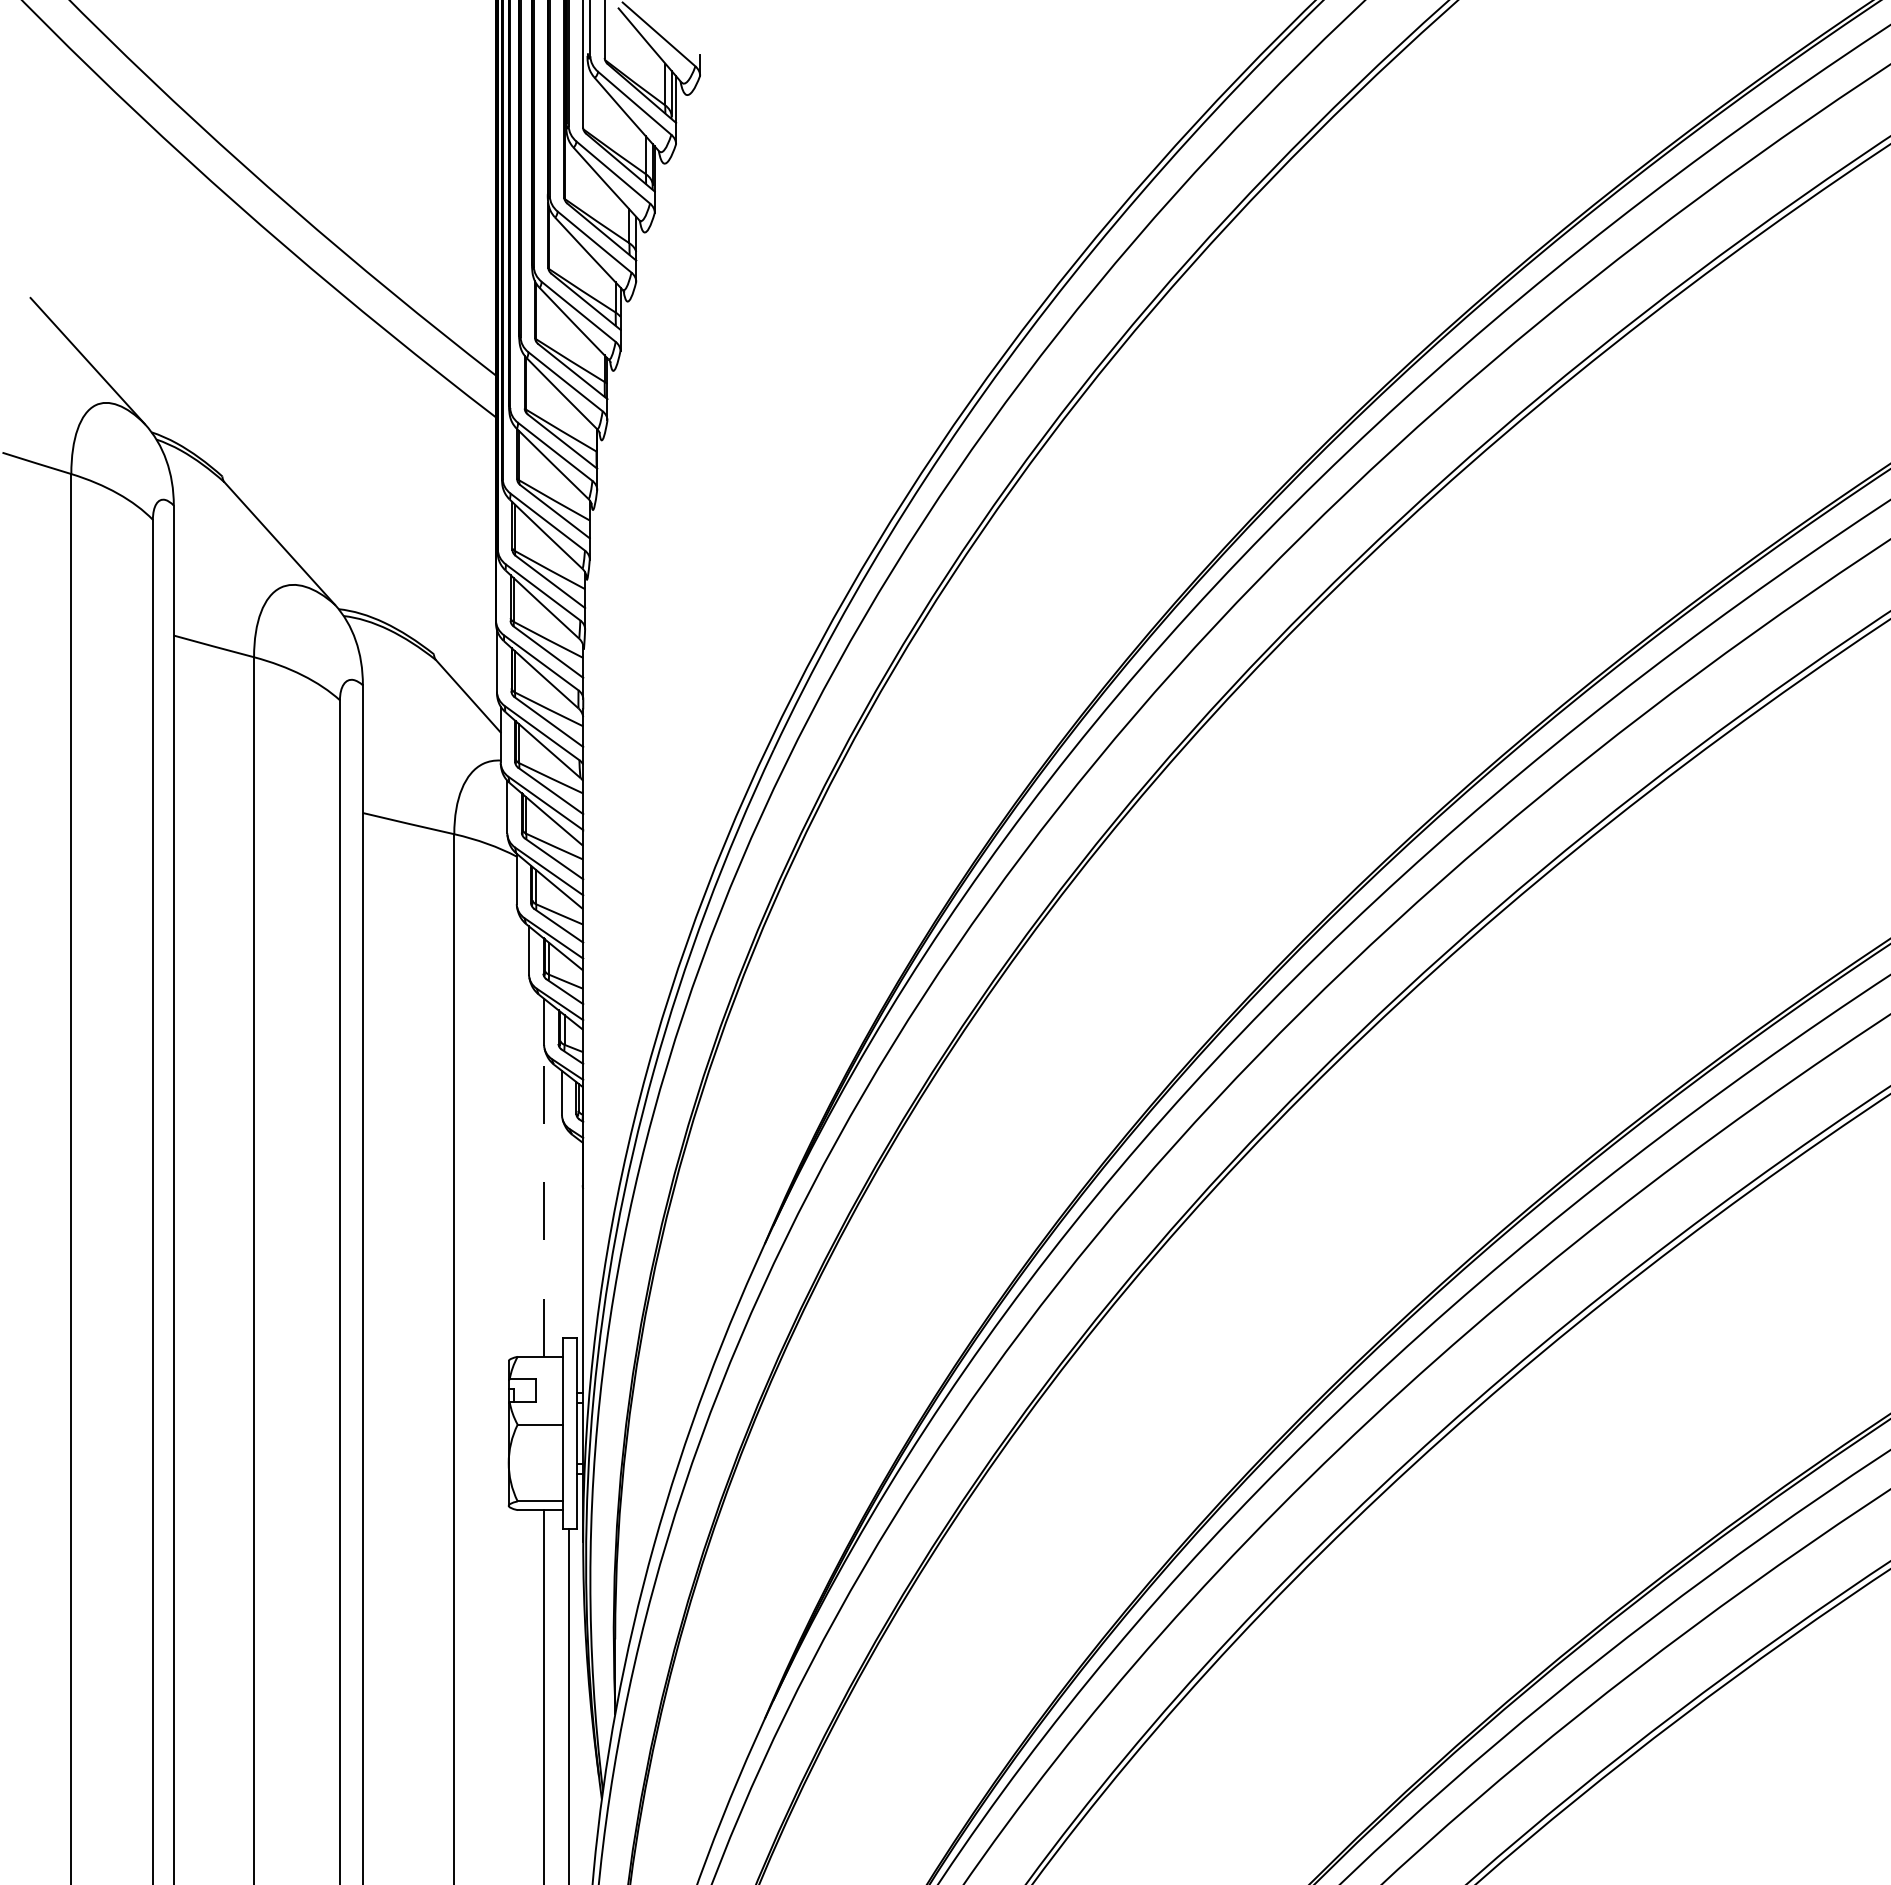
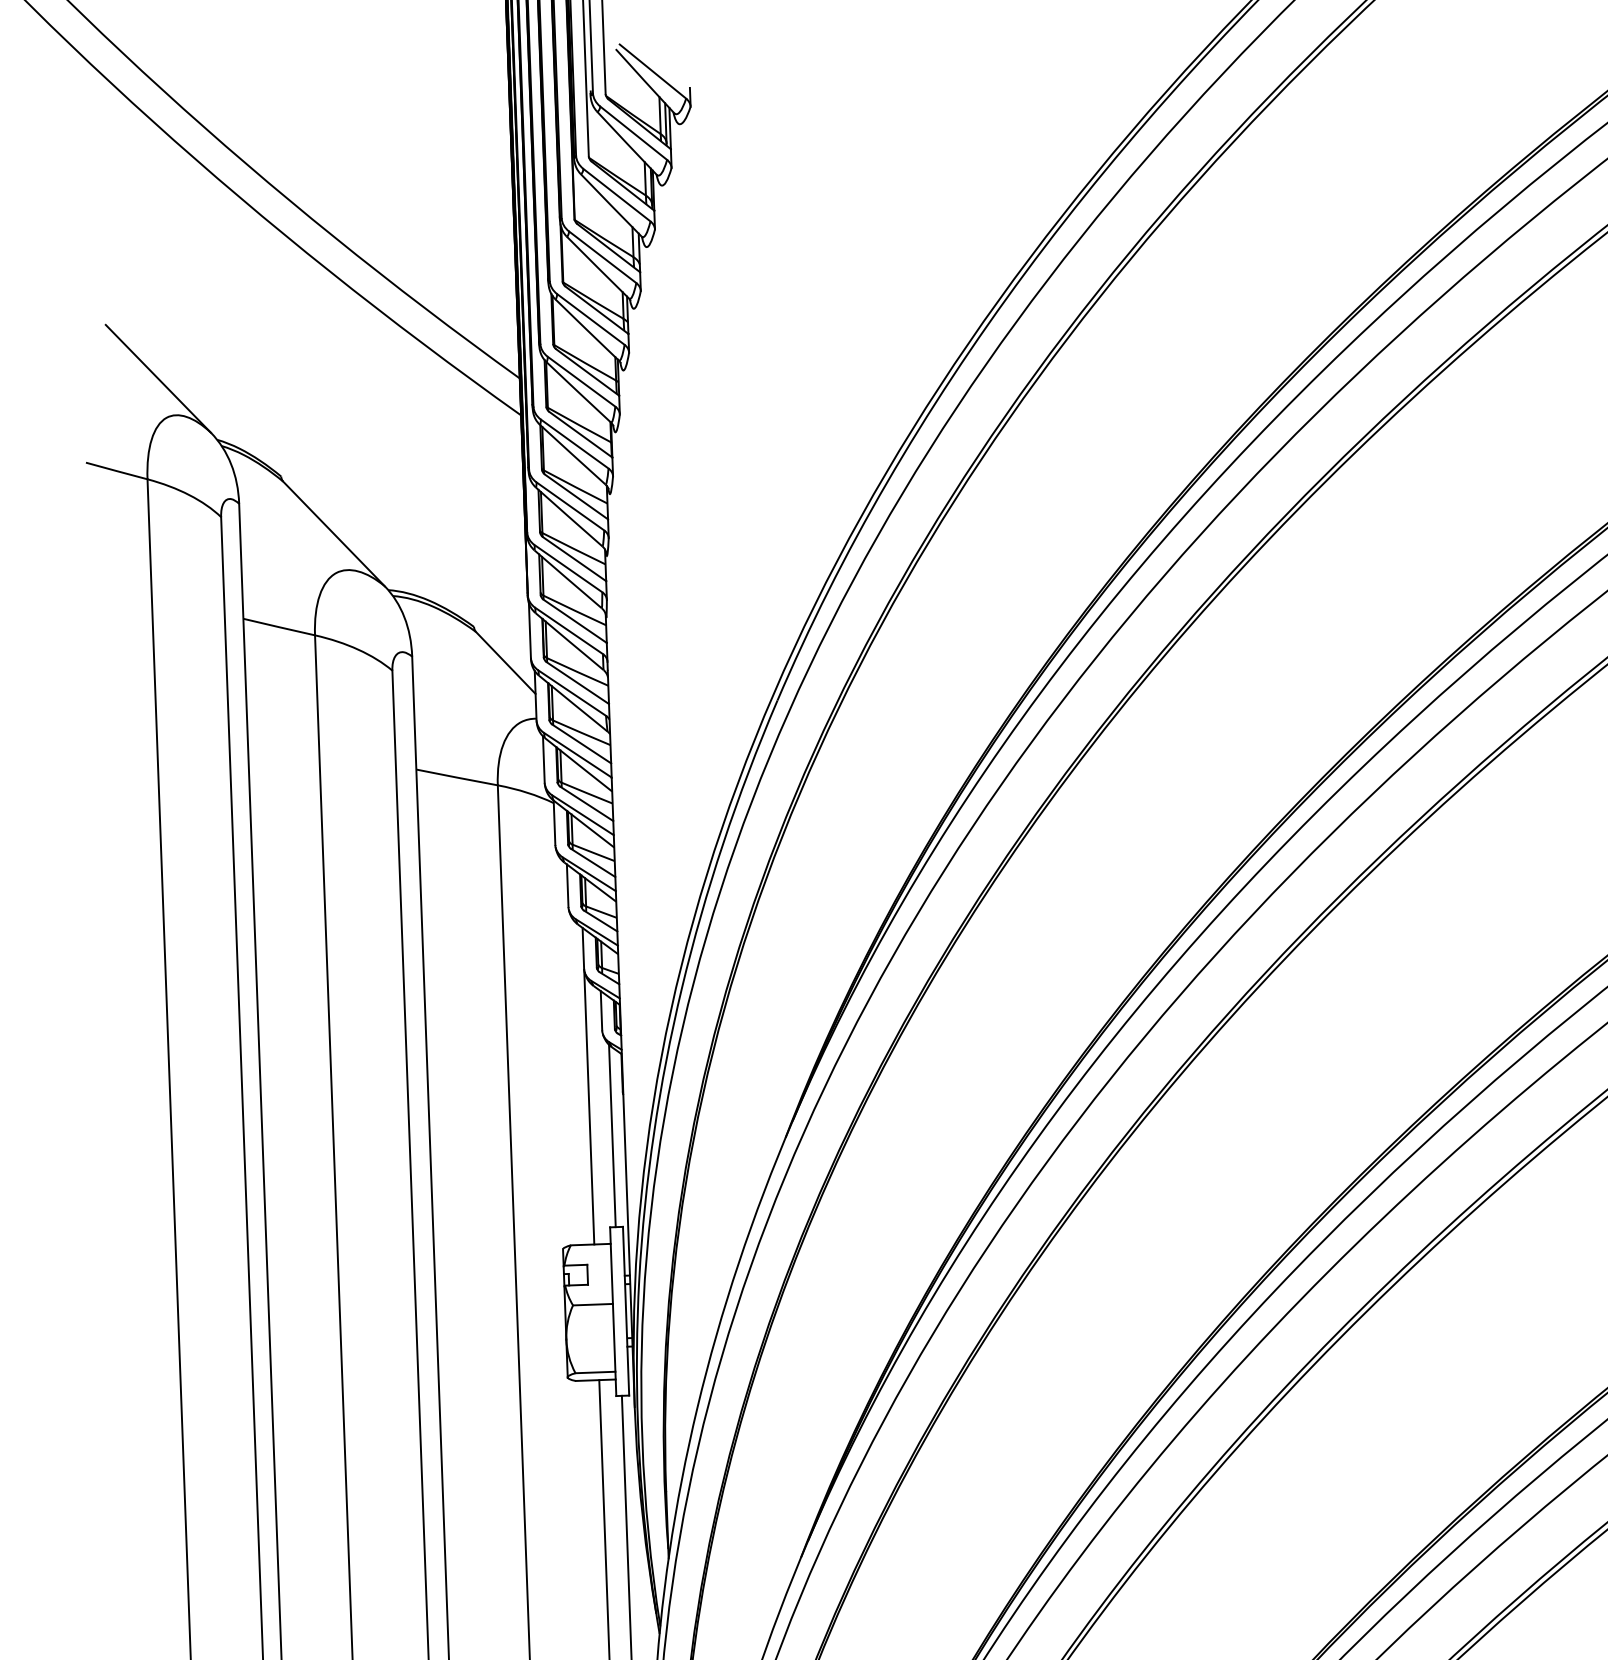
line: (544, 1201) -> (589, 1107), dashed -> solid
line: (569, 1234) -> (612, 1135), added

